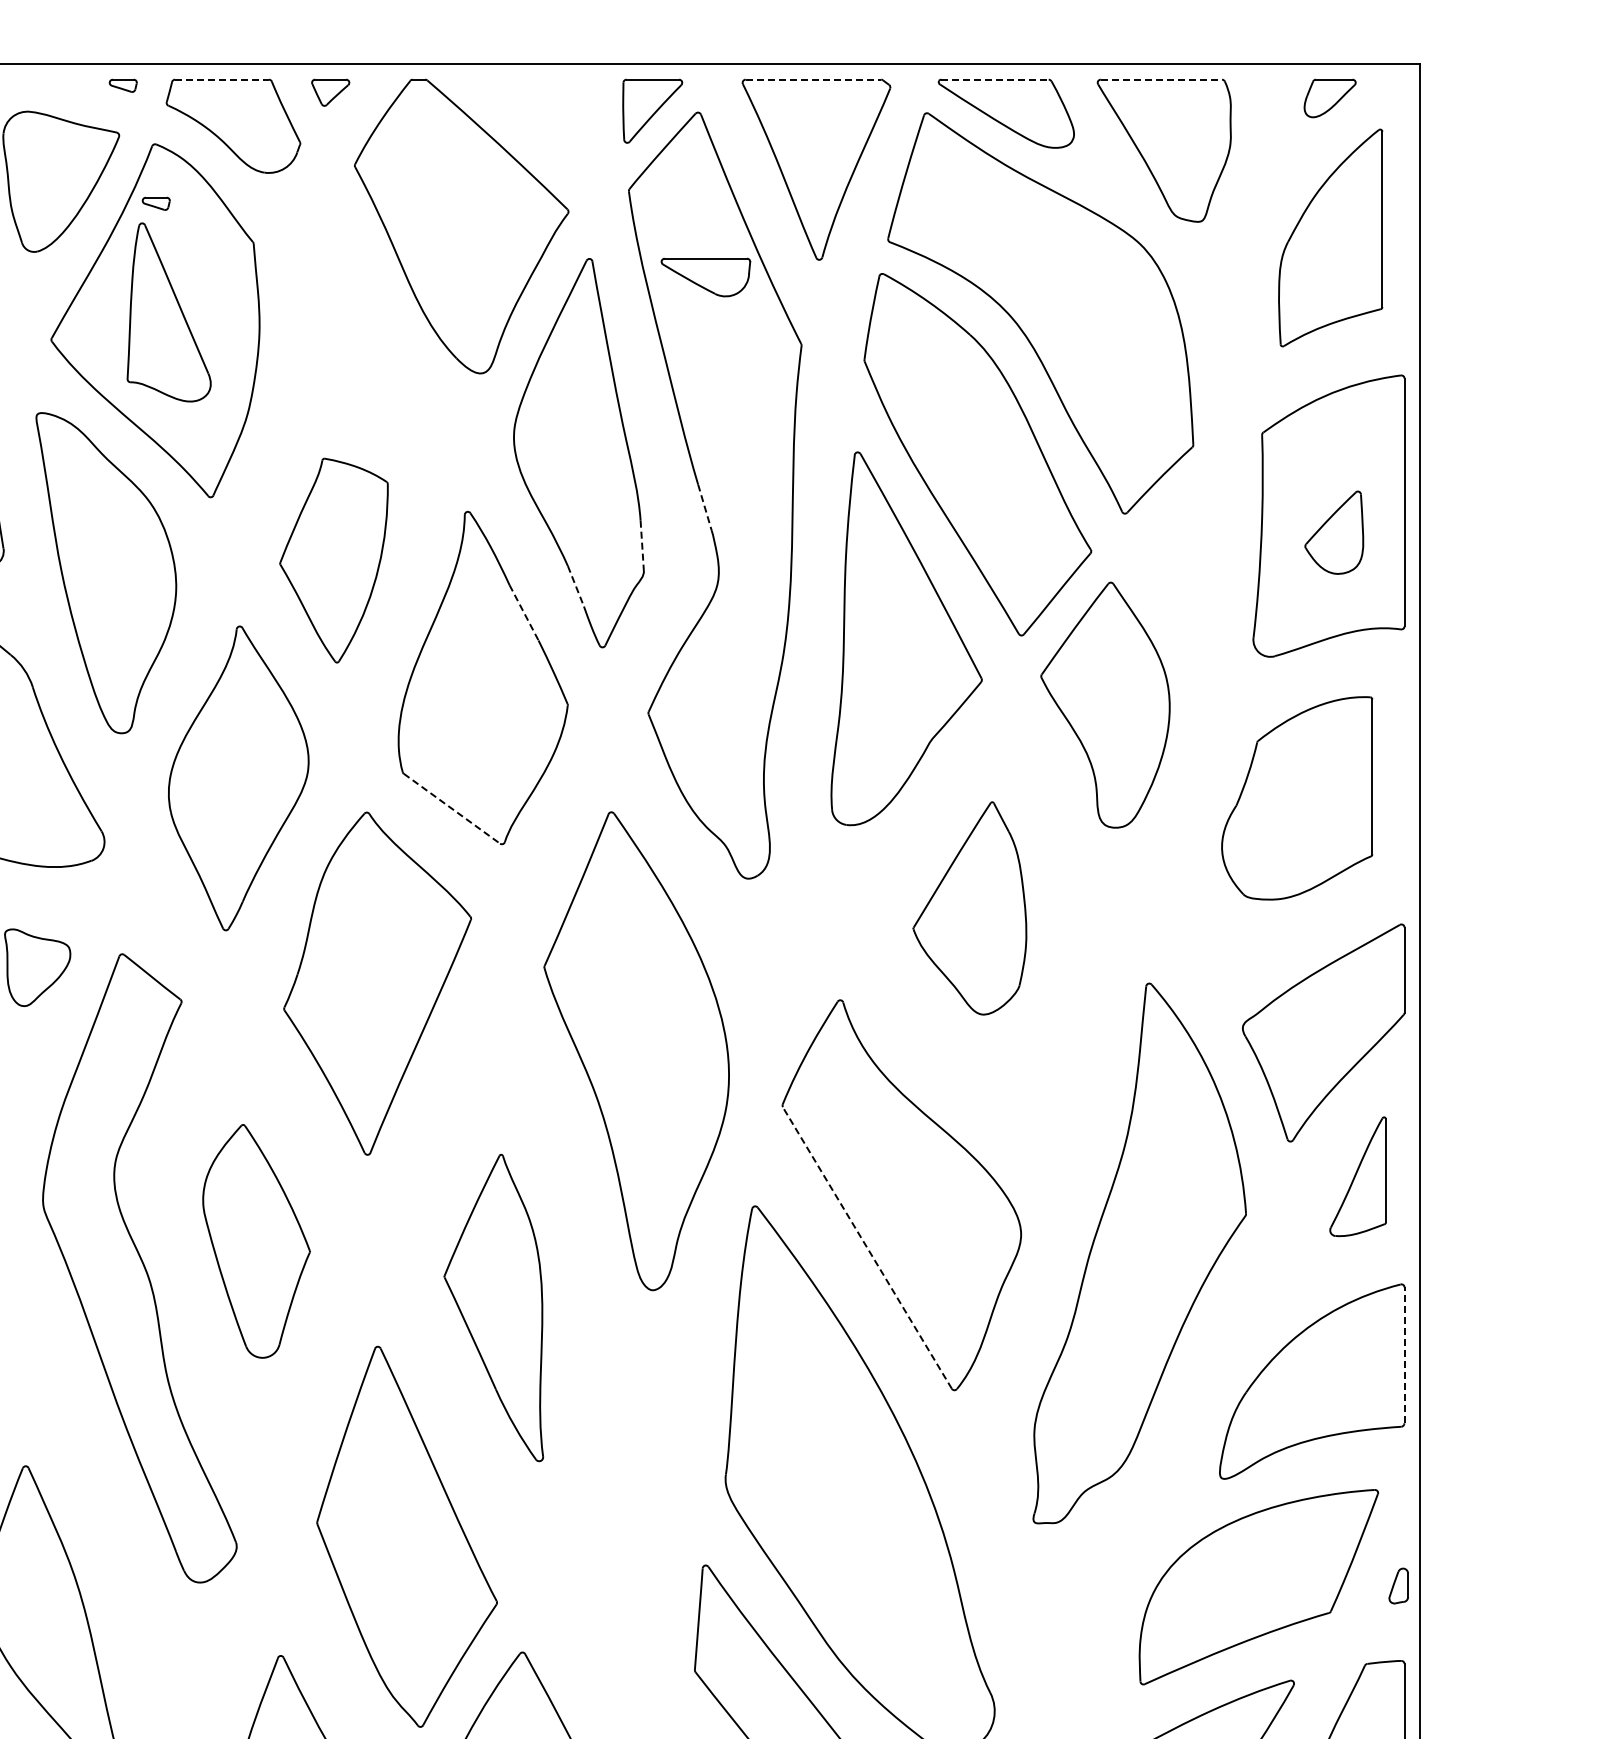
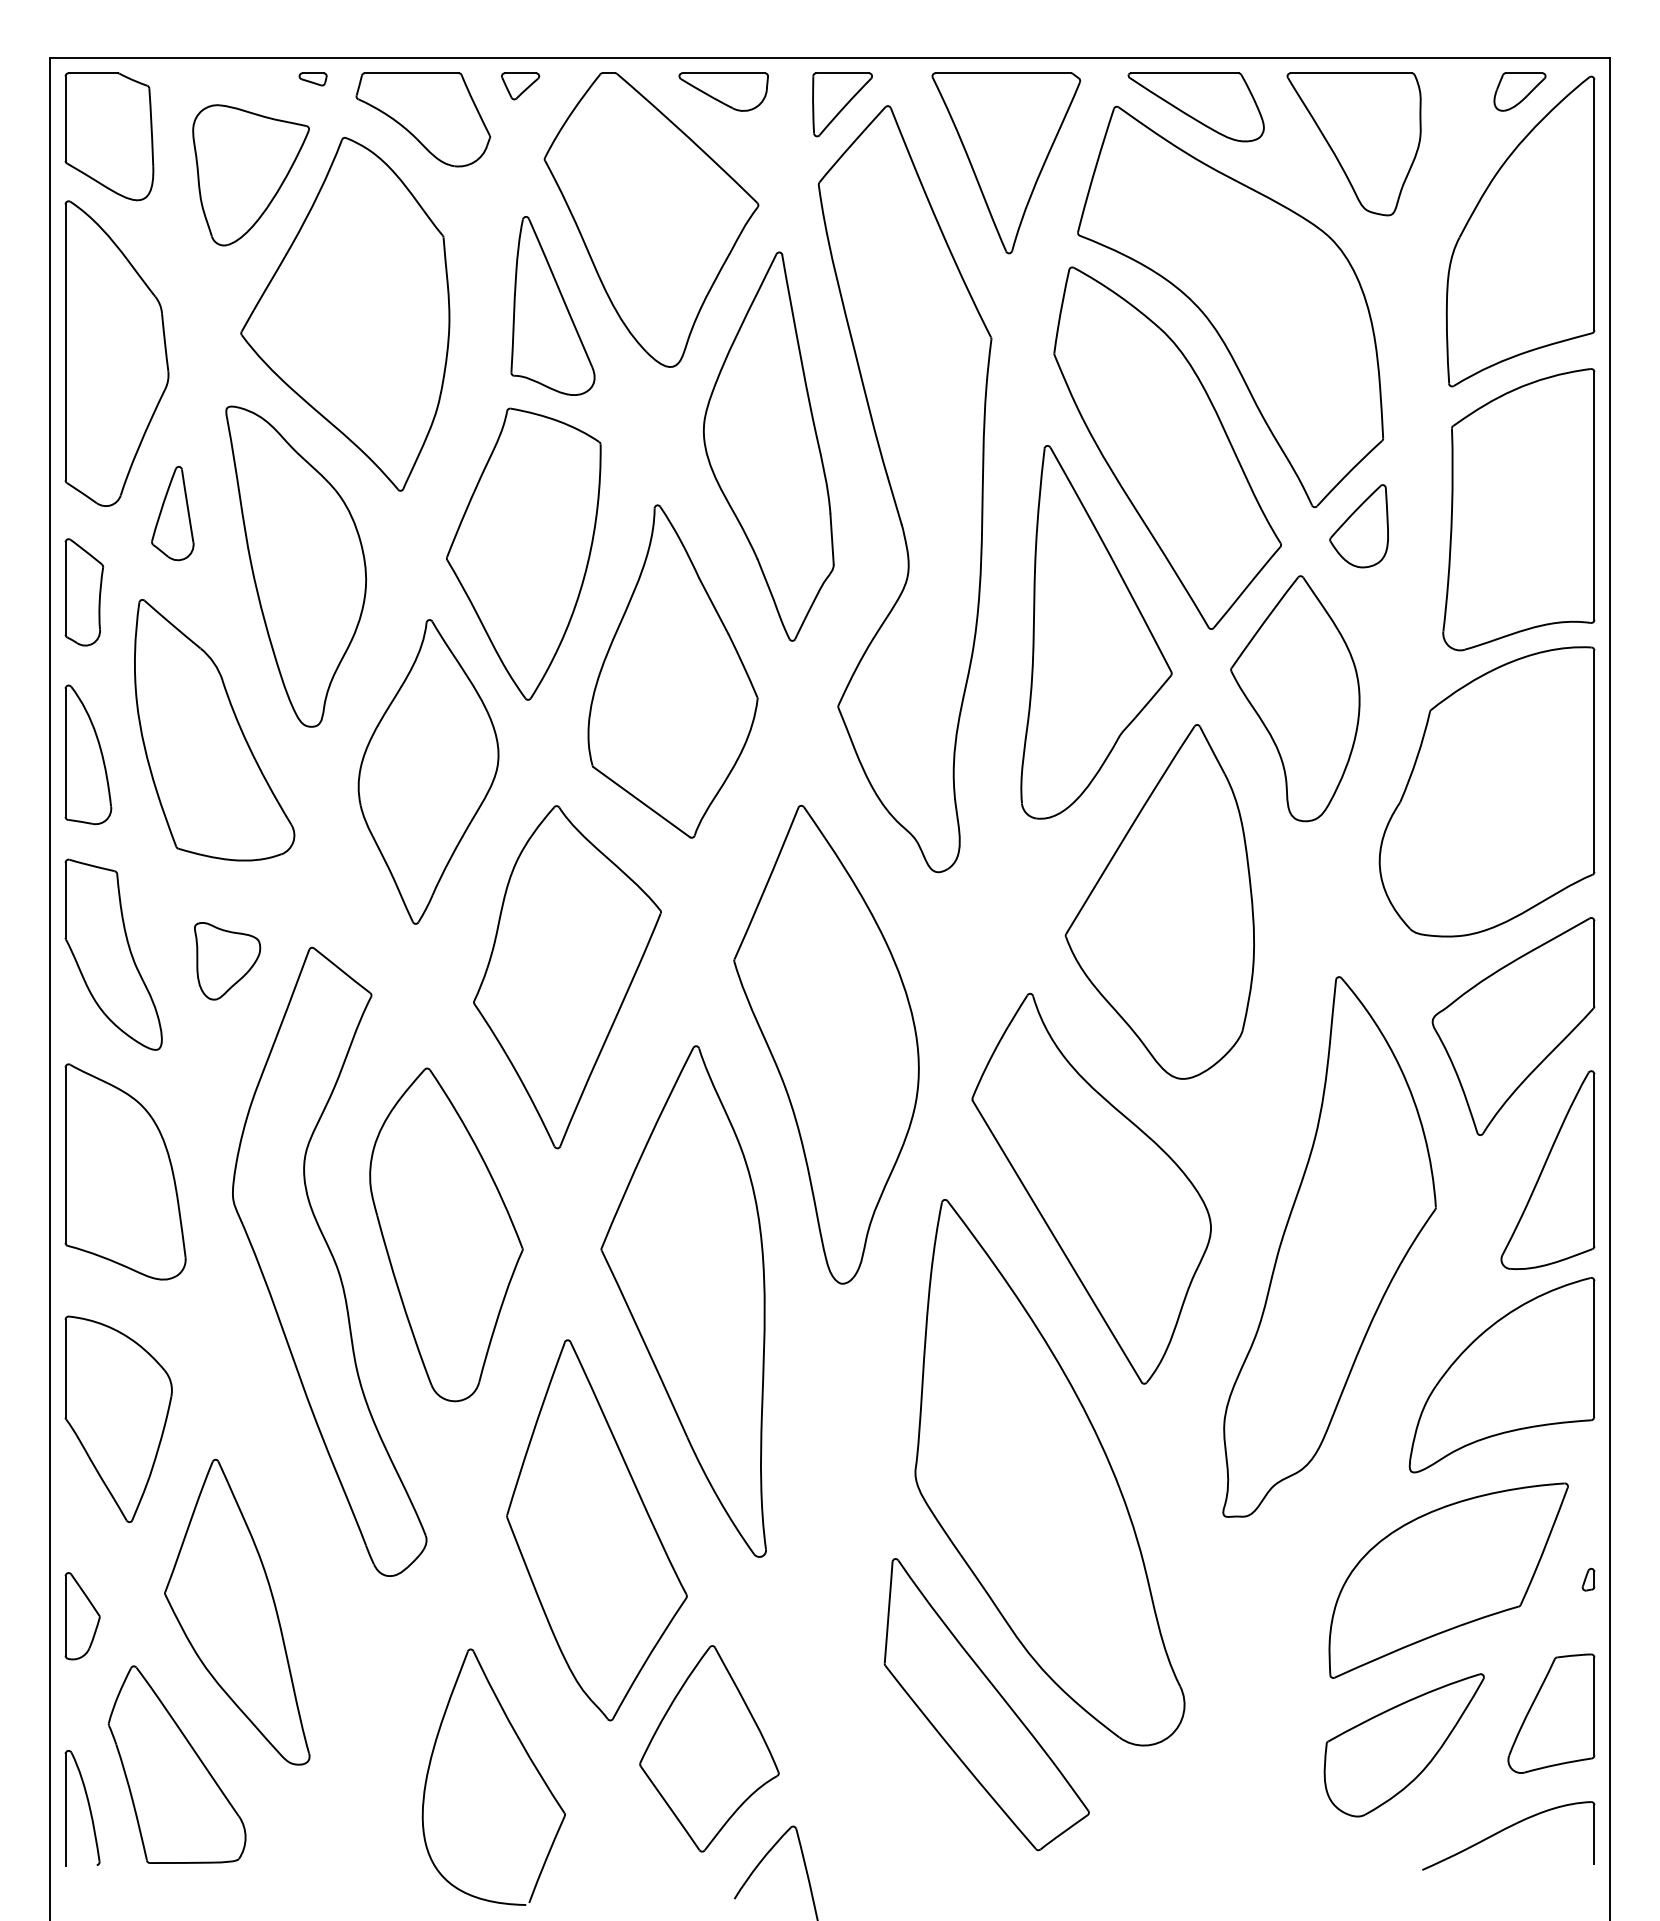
line: (221, 79) -> (411, 73), dashed -> solid
line: (813, 79) -> (1003, 73), dashed -> solid
line: (994, 79) -> (1184, 73), dashed -> solid
line: (1161, 79) -> (1351, 73), dashed -> solid
part: (155, 203) -> (345, 197), removed
part: (1330, 237) -> (1520, 231), size x1.43
part: (705, 276) -> (723, 91), moved
part: (168, 311) -> (552, 305), moved
line: (704, 507) -> (894, 501), dashed -> solid
part: (1333, 532) -> (1358, 526), moved
line: (642, 545) -> (832, 539), dashed -> solid
part: (333, 559) -> (523, 553), size x1.43
line: (575, 585) -> (765, 579), dashed -> solid
line: (524, 612) -> (714, 606), dashed -> solid
part: (1296, 797) -> (1486, 791), size x1.43
line: (452, 808) -> (642, 802), dashed -> solid
part: (969, 907) -> (1159, 901), size x1.67
part: (1357, 1176) -> (1547, 1170), size x1.67
part: (256, 1240) -> (446, 1234), size x1.43
line: (866, 1247) -> (1056, 1241), dashed -> solid
part: (493, 1307) -> (683, 1301), size x1.67
line: (1404, 1354) -> (1594, 1348), dashed -> solid
part: (1398, 1585) -> (1588, 1579), size x0.62

